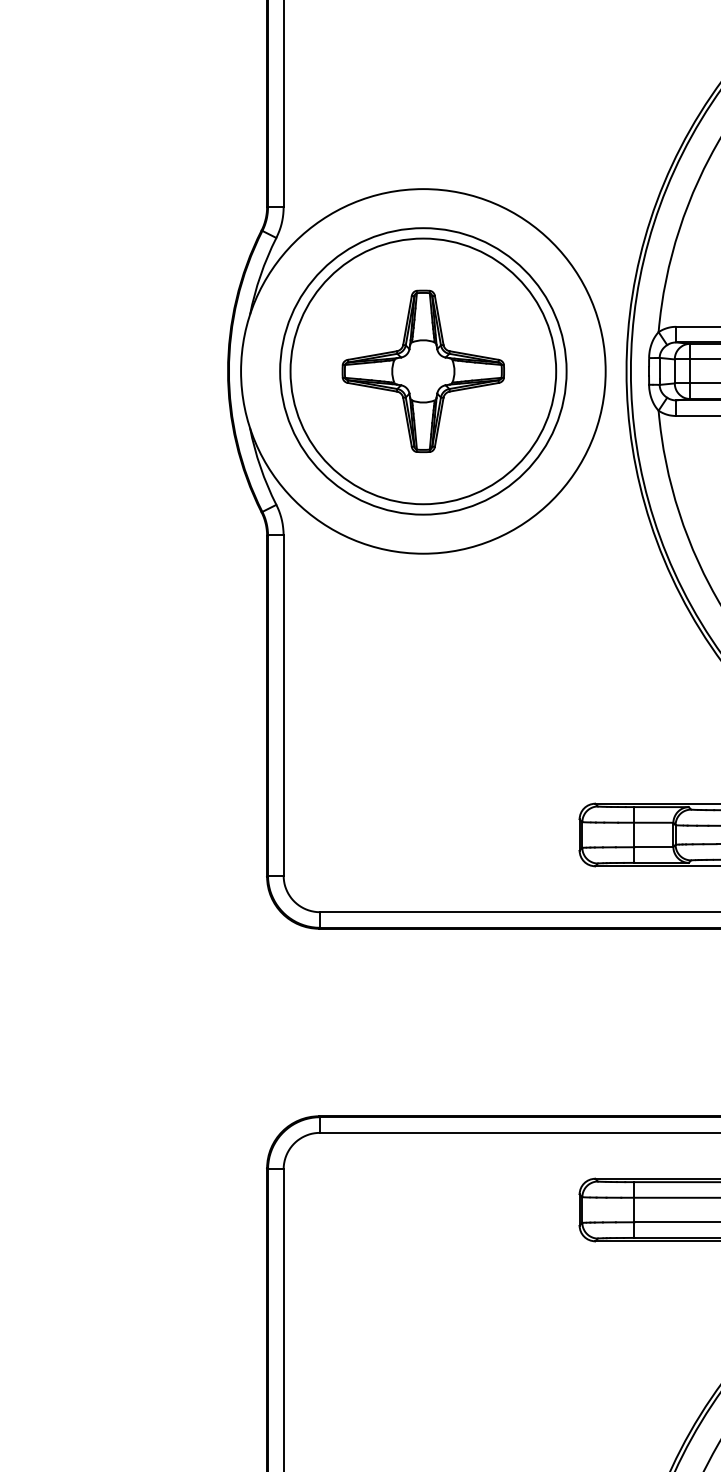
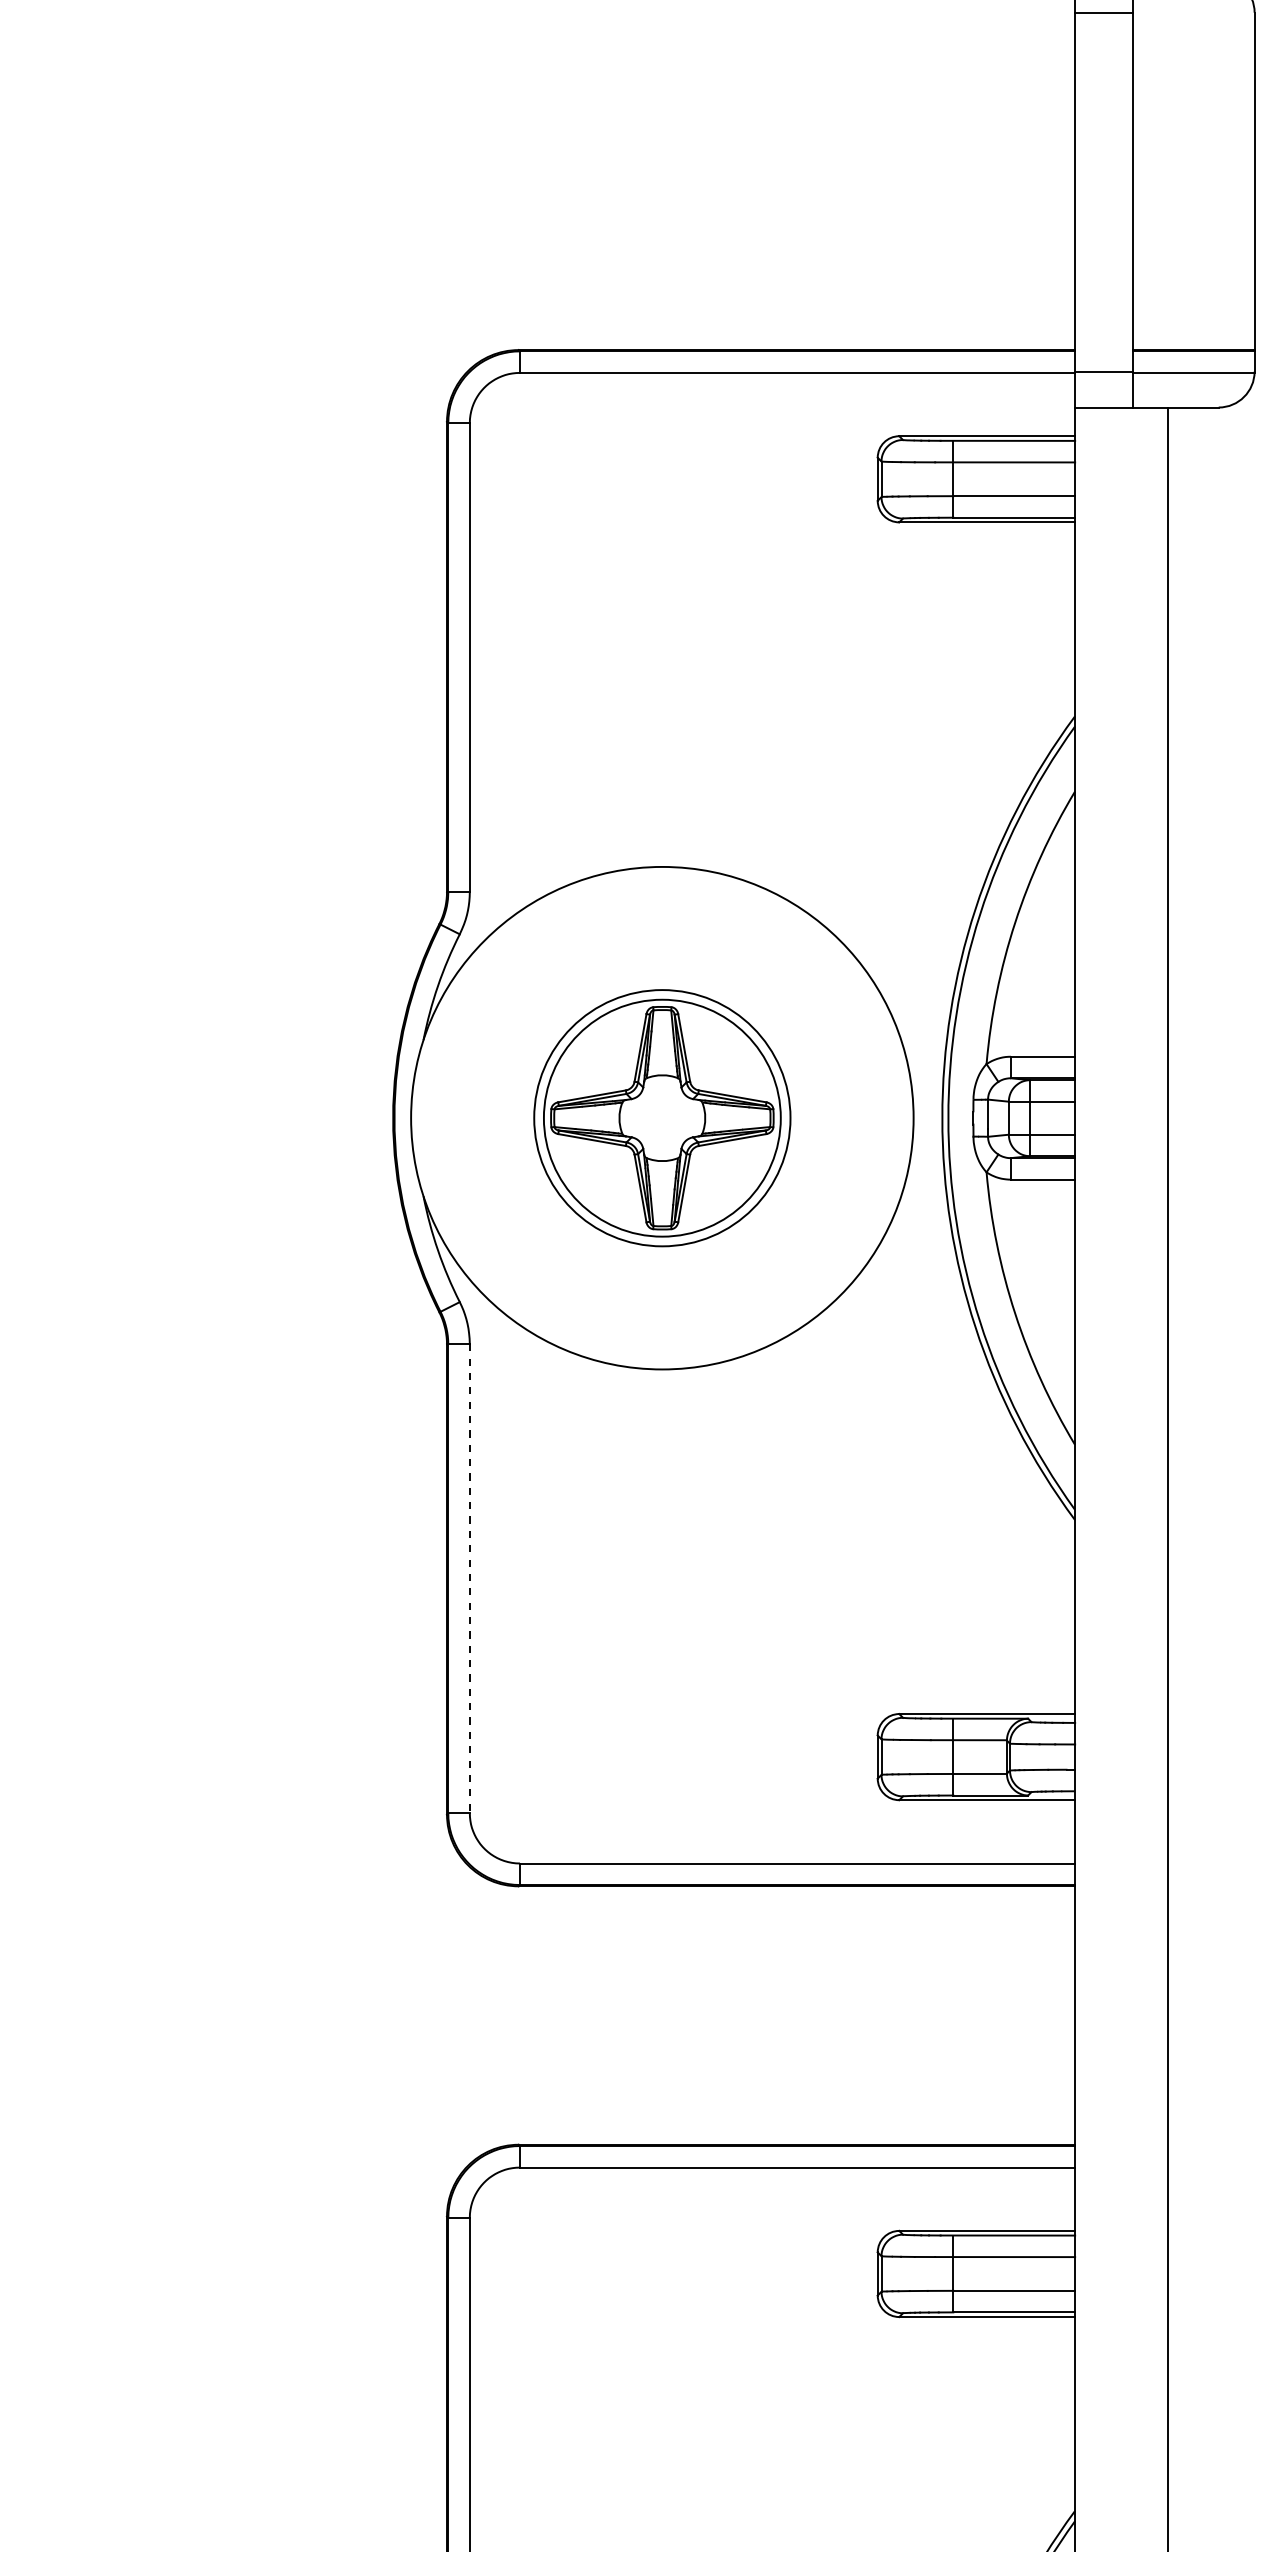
circle: (422, 370) -> (661, 1117), size x0.6
circle: (423, 371) -> (662, 1118), size x0.7
line: (283, 705) -> (469, 1578), solid -> dashed

